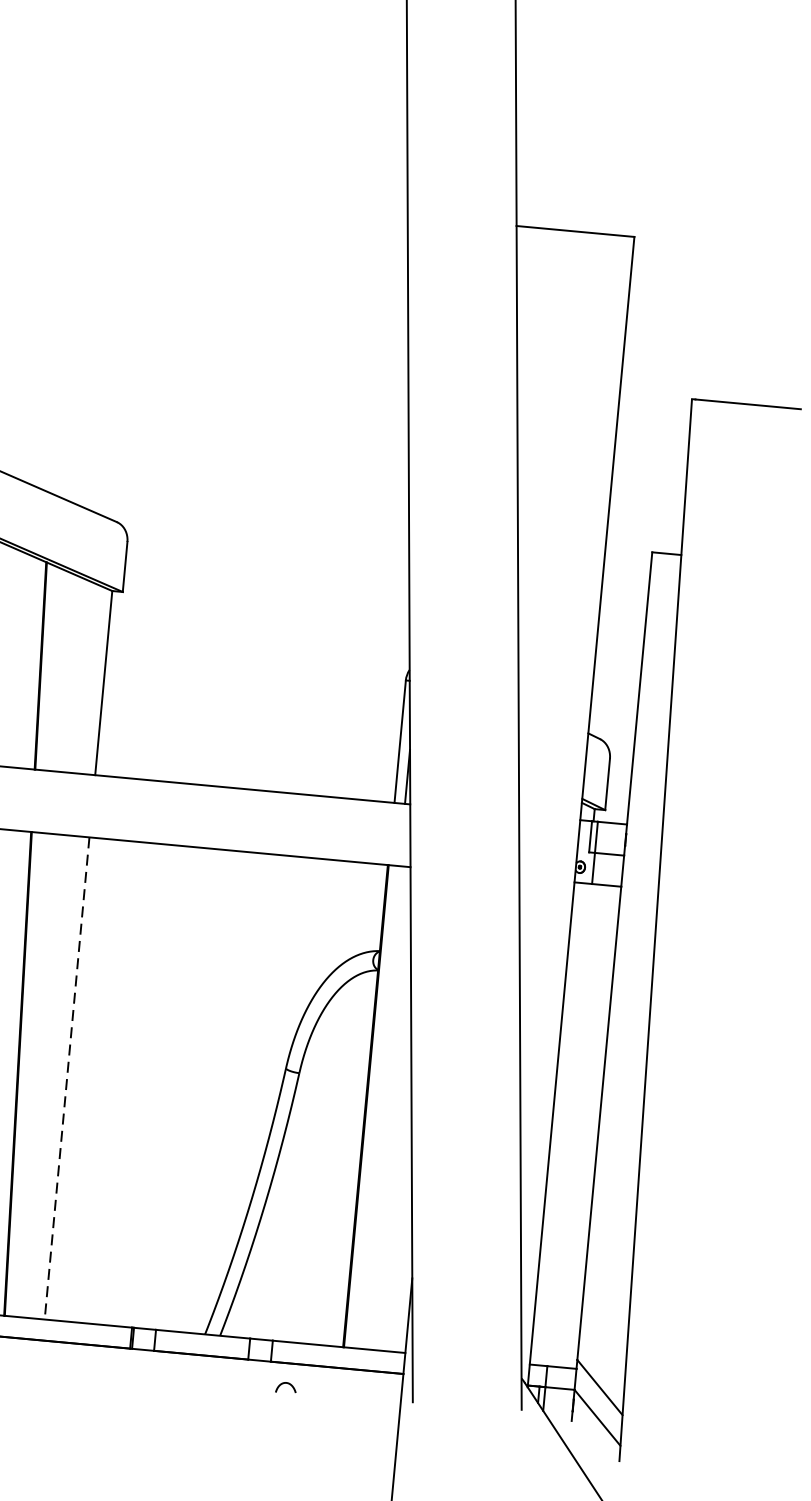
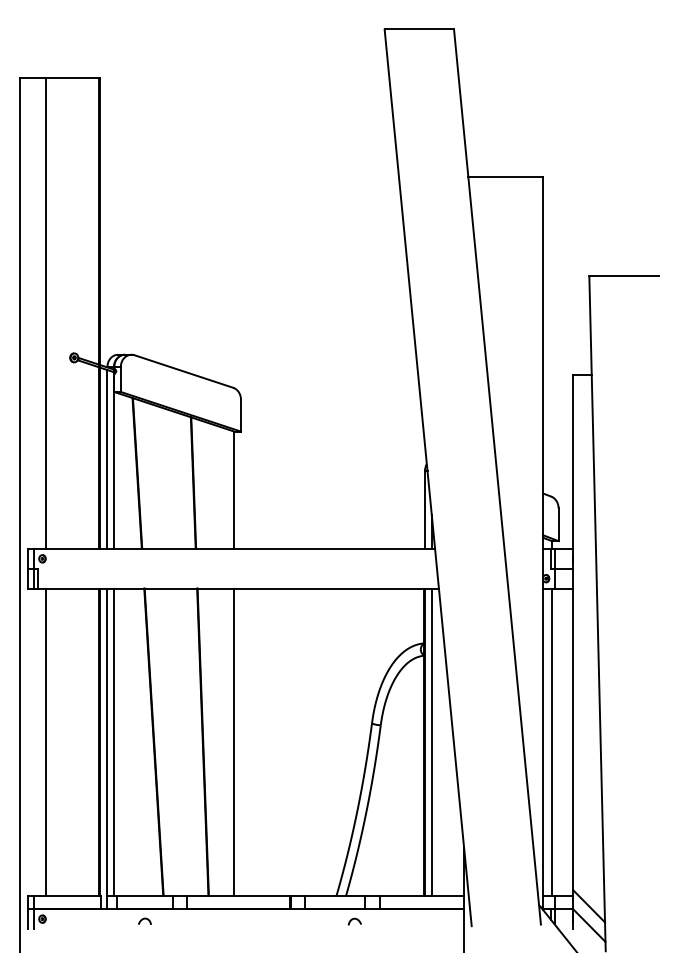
line: (67, 1078) -> (234, 742), dashed -> solid
line: (376, 1106) -> (431, 741), added
line: (564, 1123) -> (551, 741), added
curve: (285, 1384) -> (354, 919), moved

